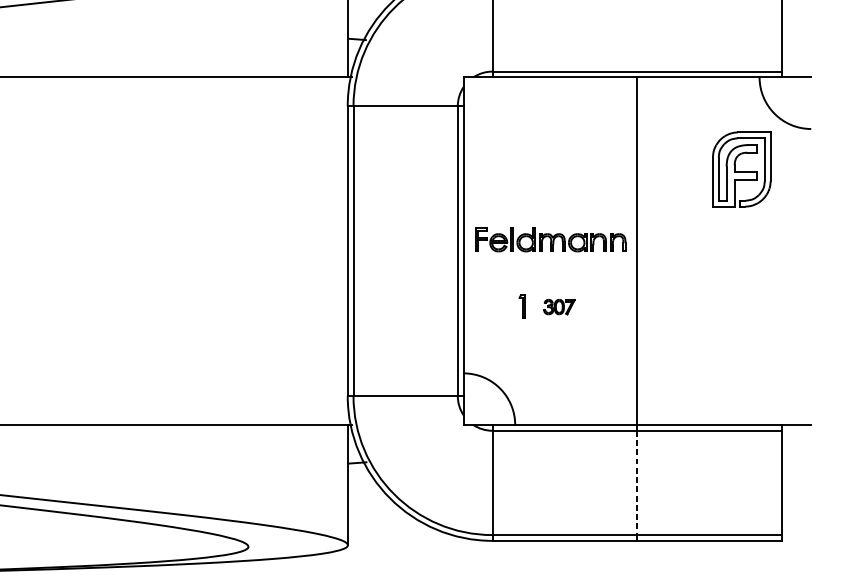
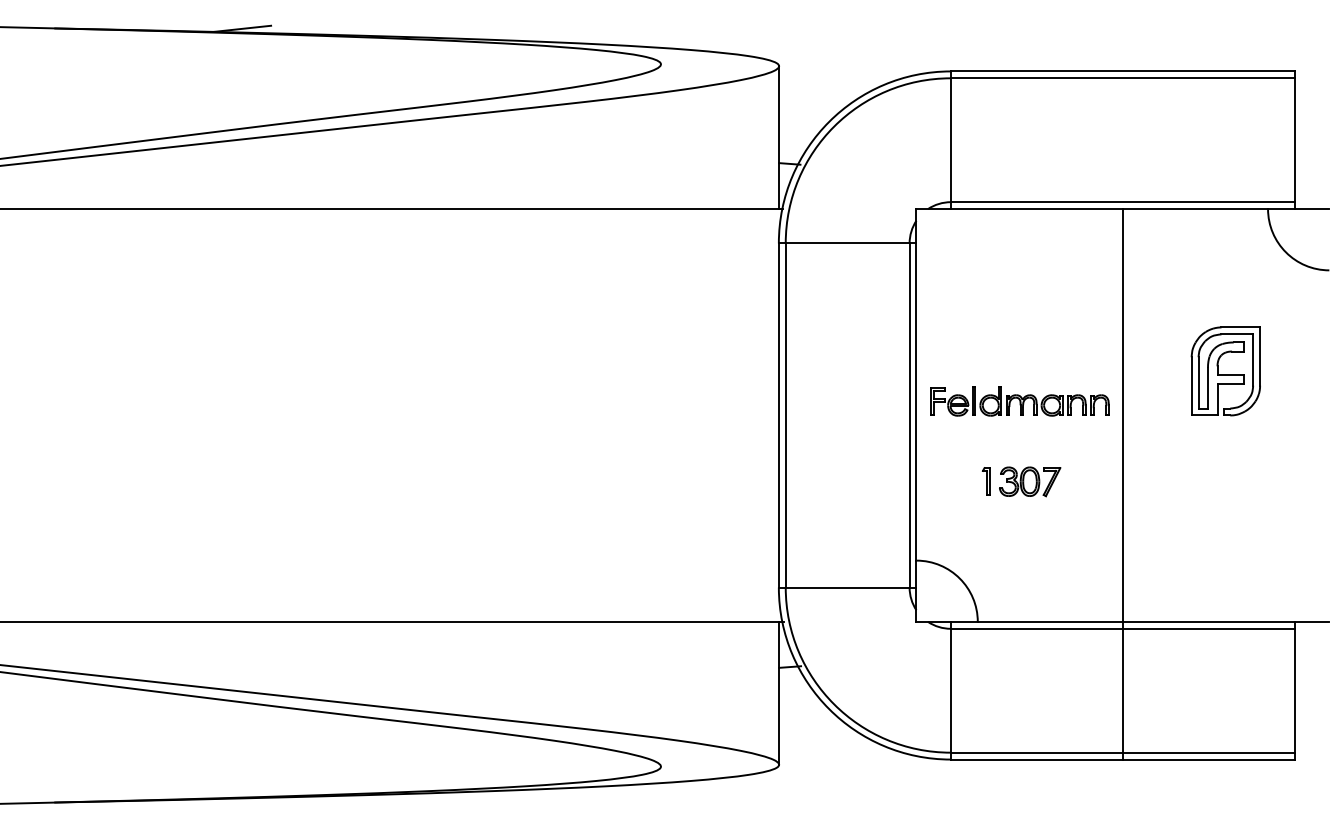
part: (741, 169) -> (1225, 371), moved
part: (559, 306) -> (1030, 481), size x1.67
line: (637, 482) -> (1122, 690), dashed -> solid

